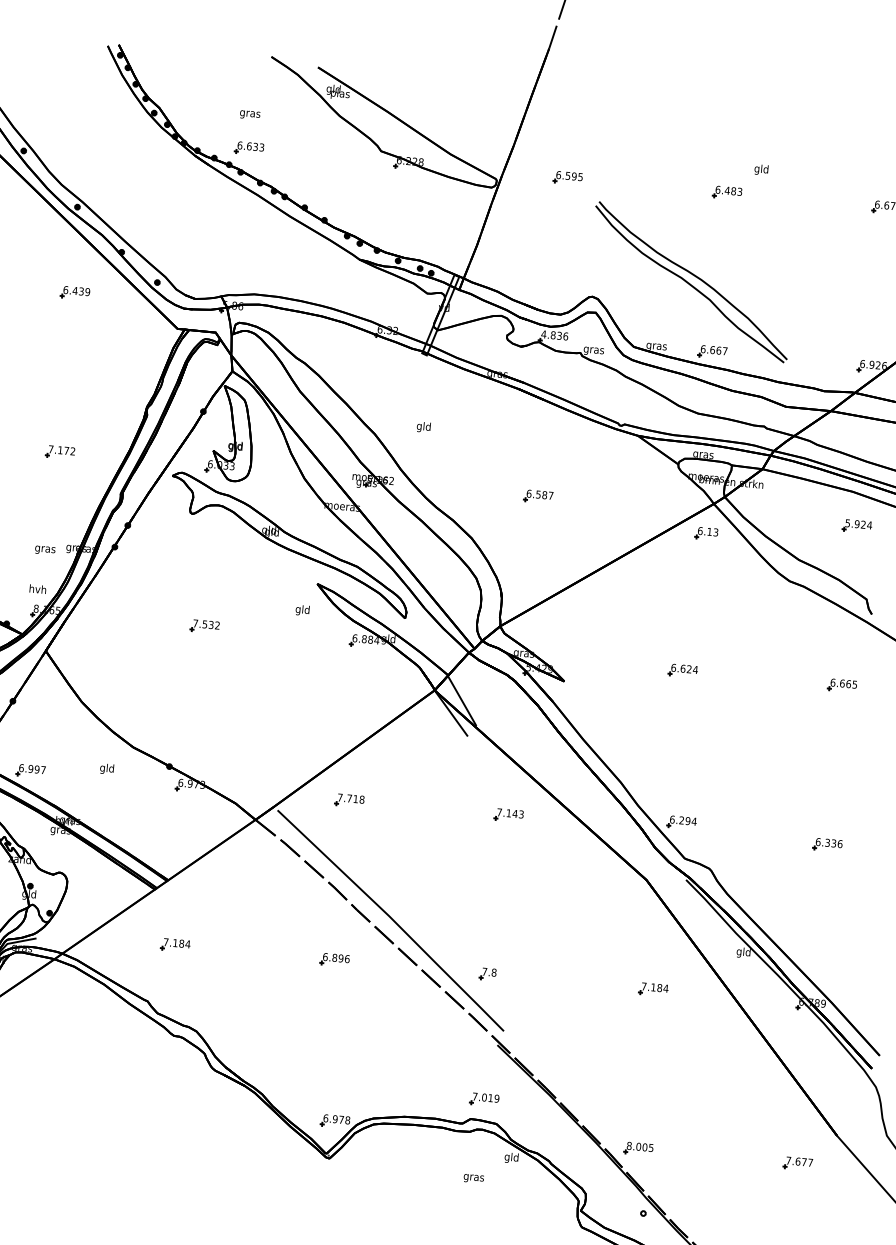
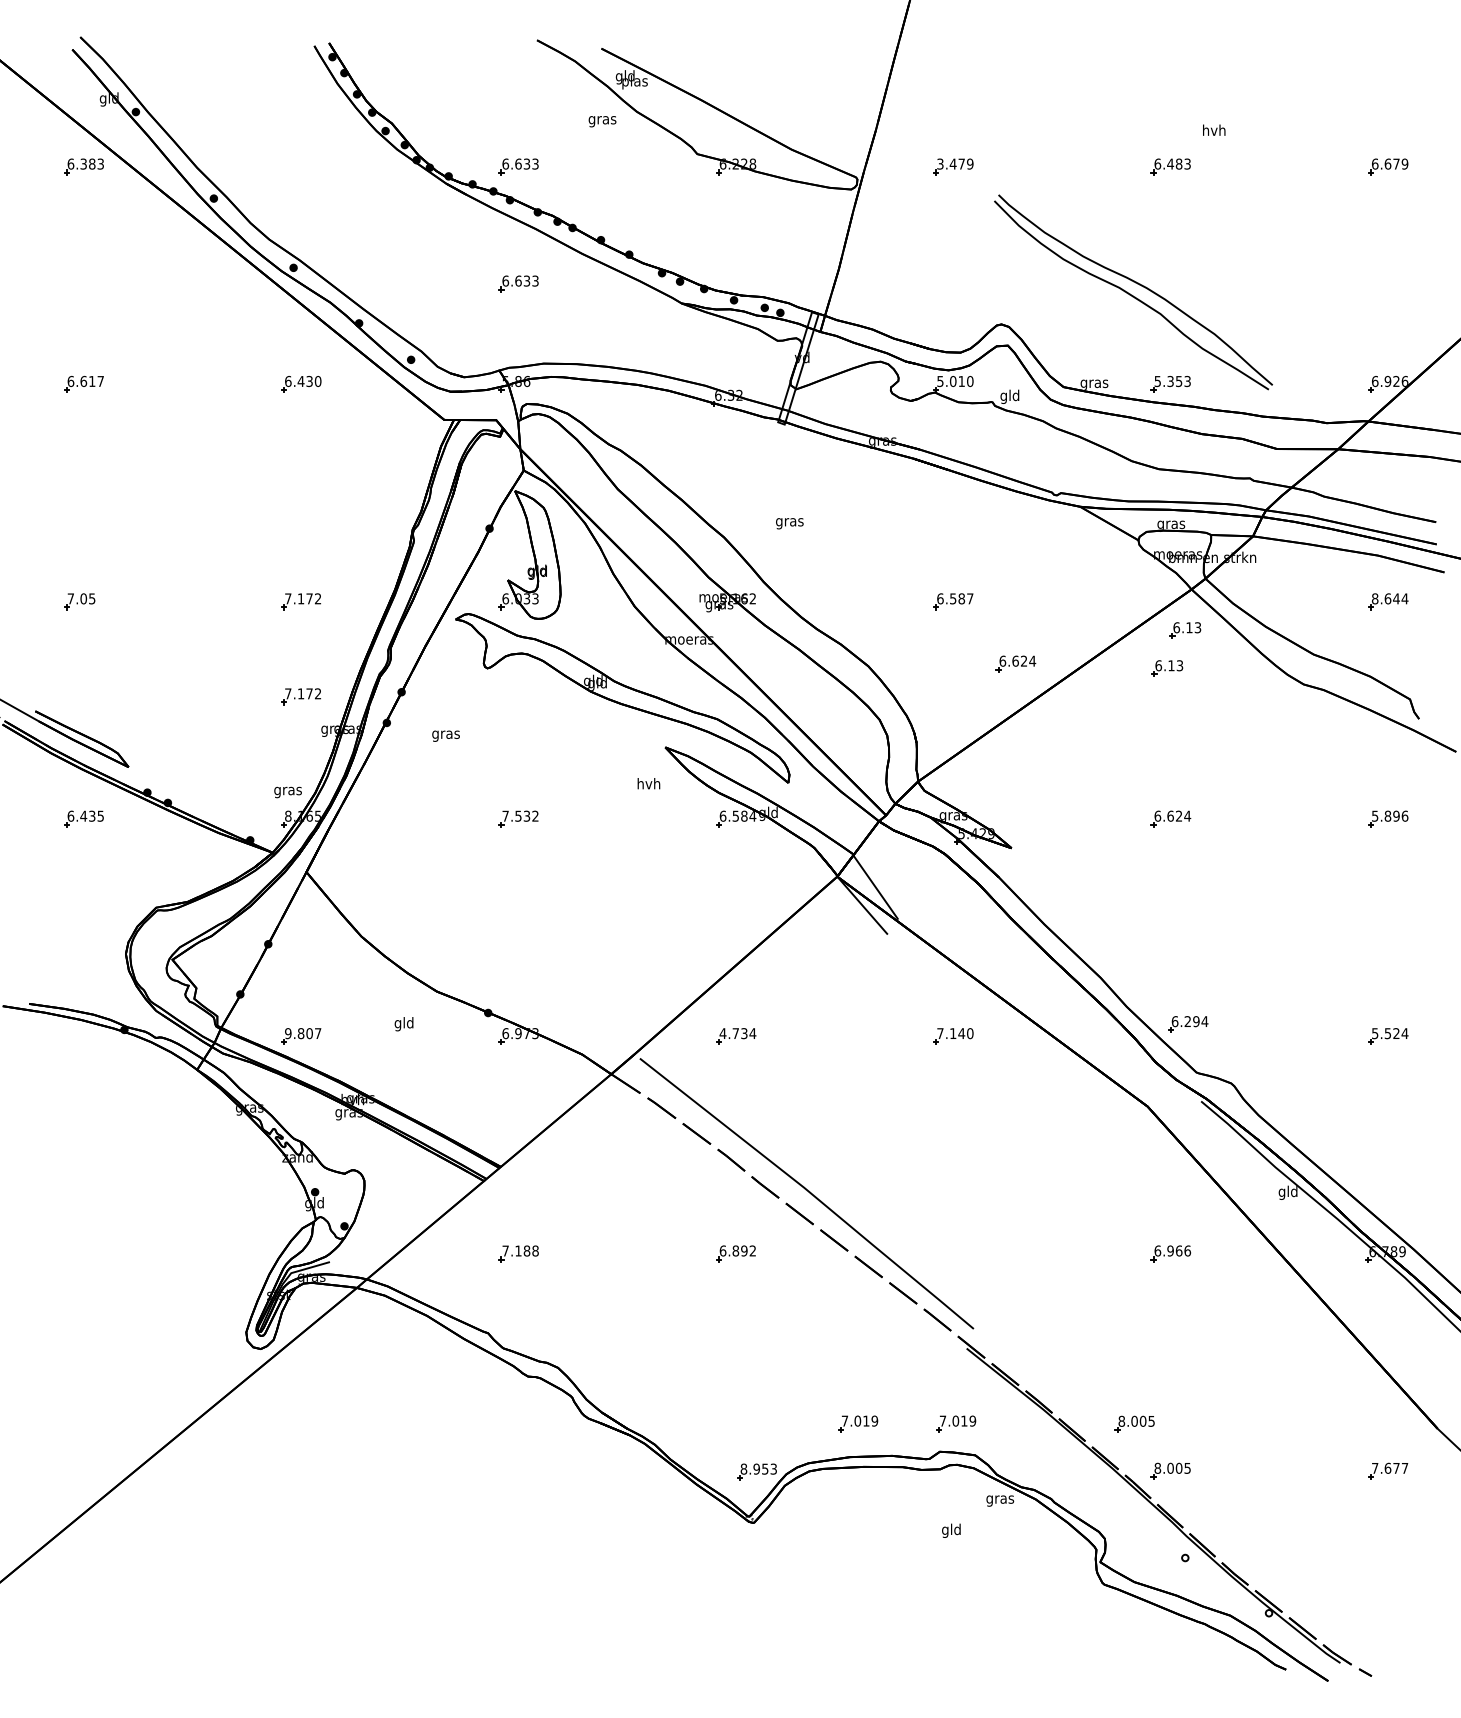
text: (250, 114) -> (602, 121), moved
text: (761, 169) -> (1214, 131), gld -> hvh
text: (569, 175) -> (955, 163), 6.595 -> 3.479
part: (241, 233) -> (518, 283), added
text: (87, 292) -> (317, 381), 6.439 -> 6.430
text: (554, 335) -> (954, 381), 4.836 -> 5.010
text: (593, 350) -> (1009, 396), gras -> gld
text: (714, 350) -> (1172, 381), 6.667 -> 5.353
text: (423, 427) -> (789, 522), gld -> gras
part: (53, 521) -> (300, 696), added
text: (855, 523) -> (1385, 598), 5.924 -> 8.644
part: (579, 546) -> (1015, 663), added
text: (44, 549) -> (445, 735), moved
part: (690, 560) -> (1167, 668), added
text: (37, 589) -> (287, 790), hvh -> gras
text: (302, 610) -> (648, 785), gld -> hvh
text: (364, 638) -> (735, 815), 6.884 -> 6.584
text: (844, 683) -> (1390, 815), 6.665 -> 5.896
text: (29, 768) -> (298, 1033), 6.997 -> 9.807
text: (350, 798) -> (737, 1033), 7.718 -> 4.734
text: (521, 814) -> (970, 1033), 7.143 -> 7.140
text: (829, 842) -> (1390, 1033), 6.336 -> 5.524
text: (187, 943) -> (535, 1250), 7.184 -> 7.188
text: (347, 958) -> (752, 1250), 6.896 -> 6.892
part: (487, 973) -> (944, 1253), removed
text: (654, 987) -> (1172, 1250), 7.184 -> 6.966
part: (413, 1092) -> (858, 1423), added
part: (615, 1111) -> (1134, 1423), added
text: (336, 1118) -> (758, 1468), 6.978 -> 8.953
text: (511, 1158) -> (1000, 1499), gld -> gras
text: (473, 1177) -> (951, 1530), gras -> gld

